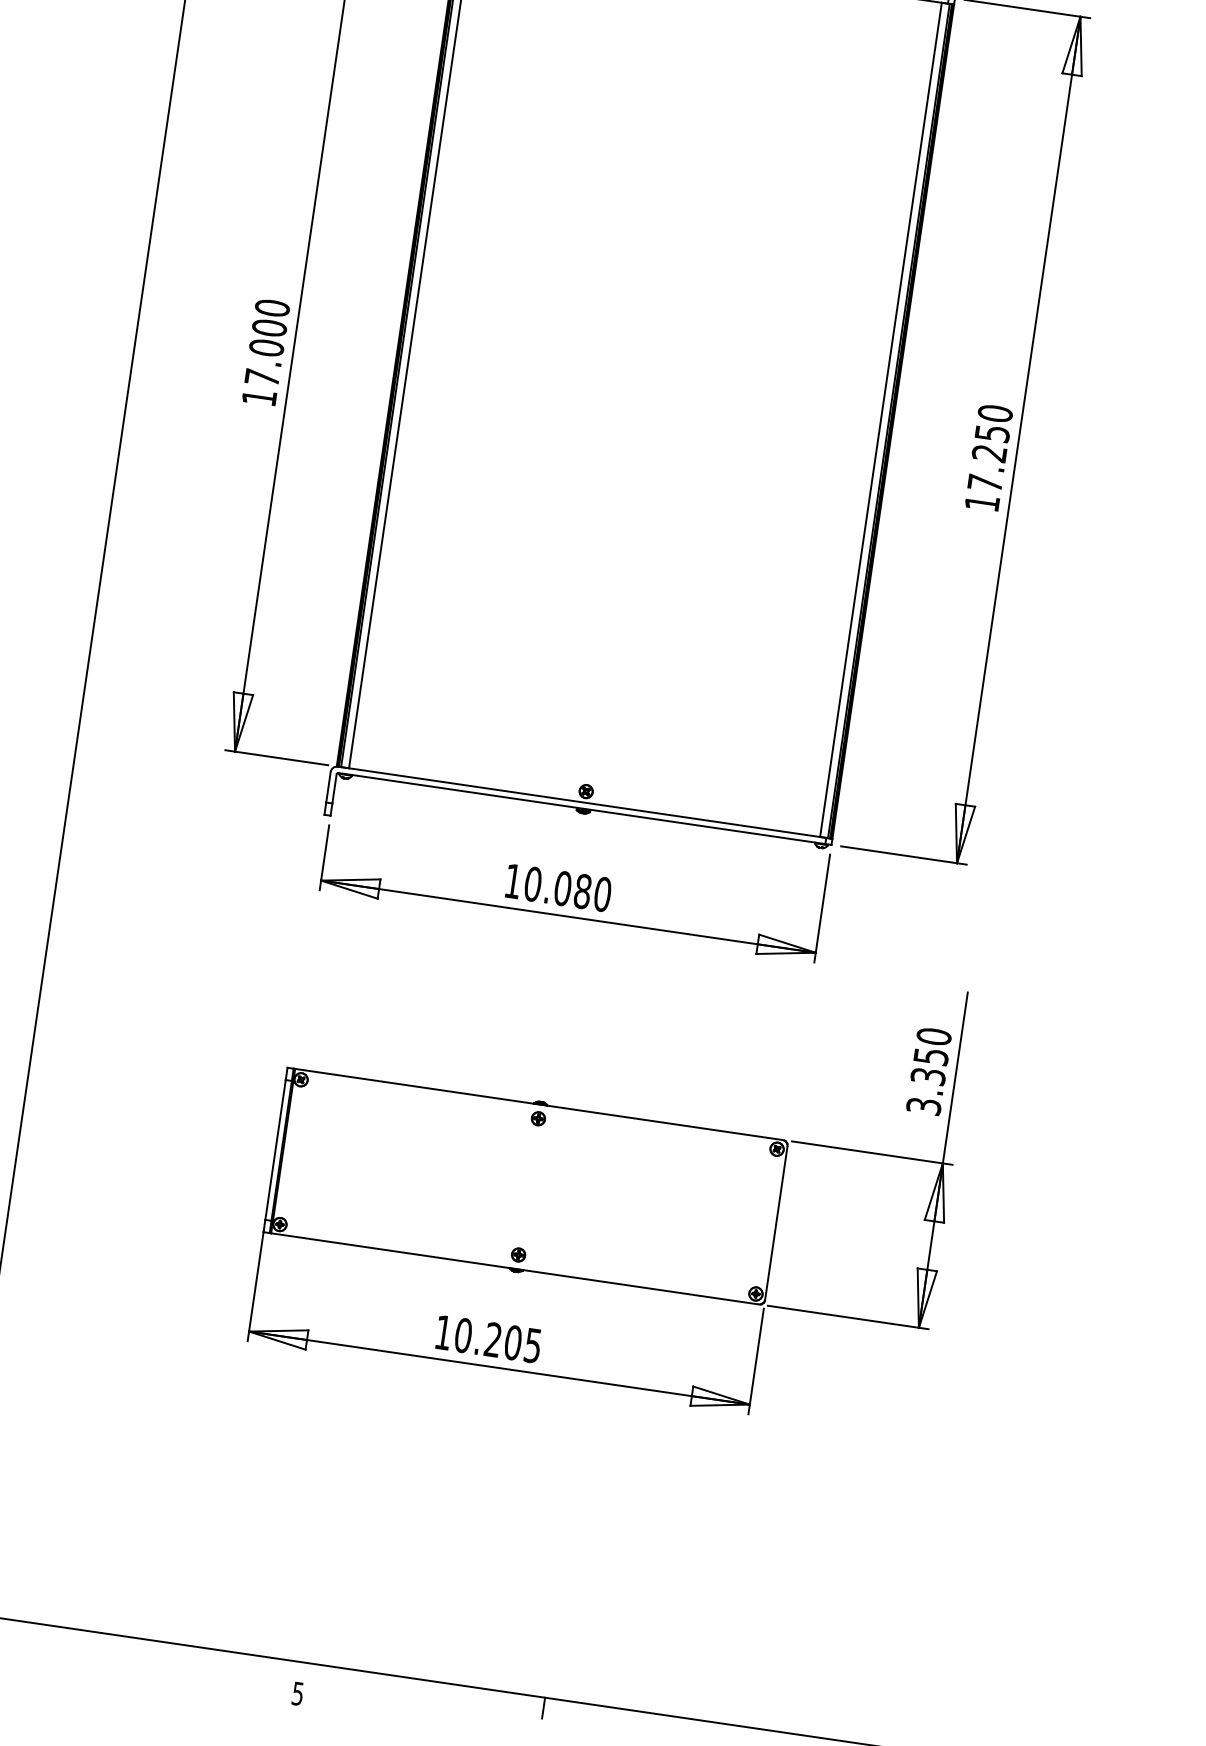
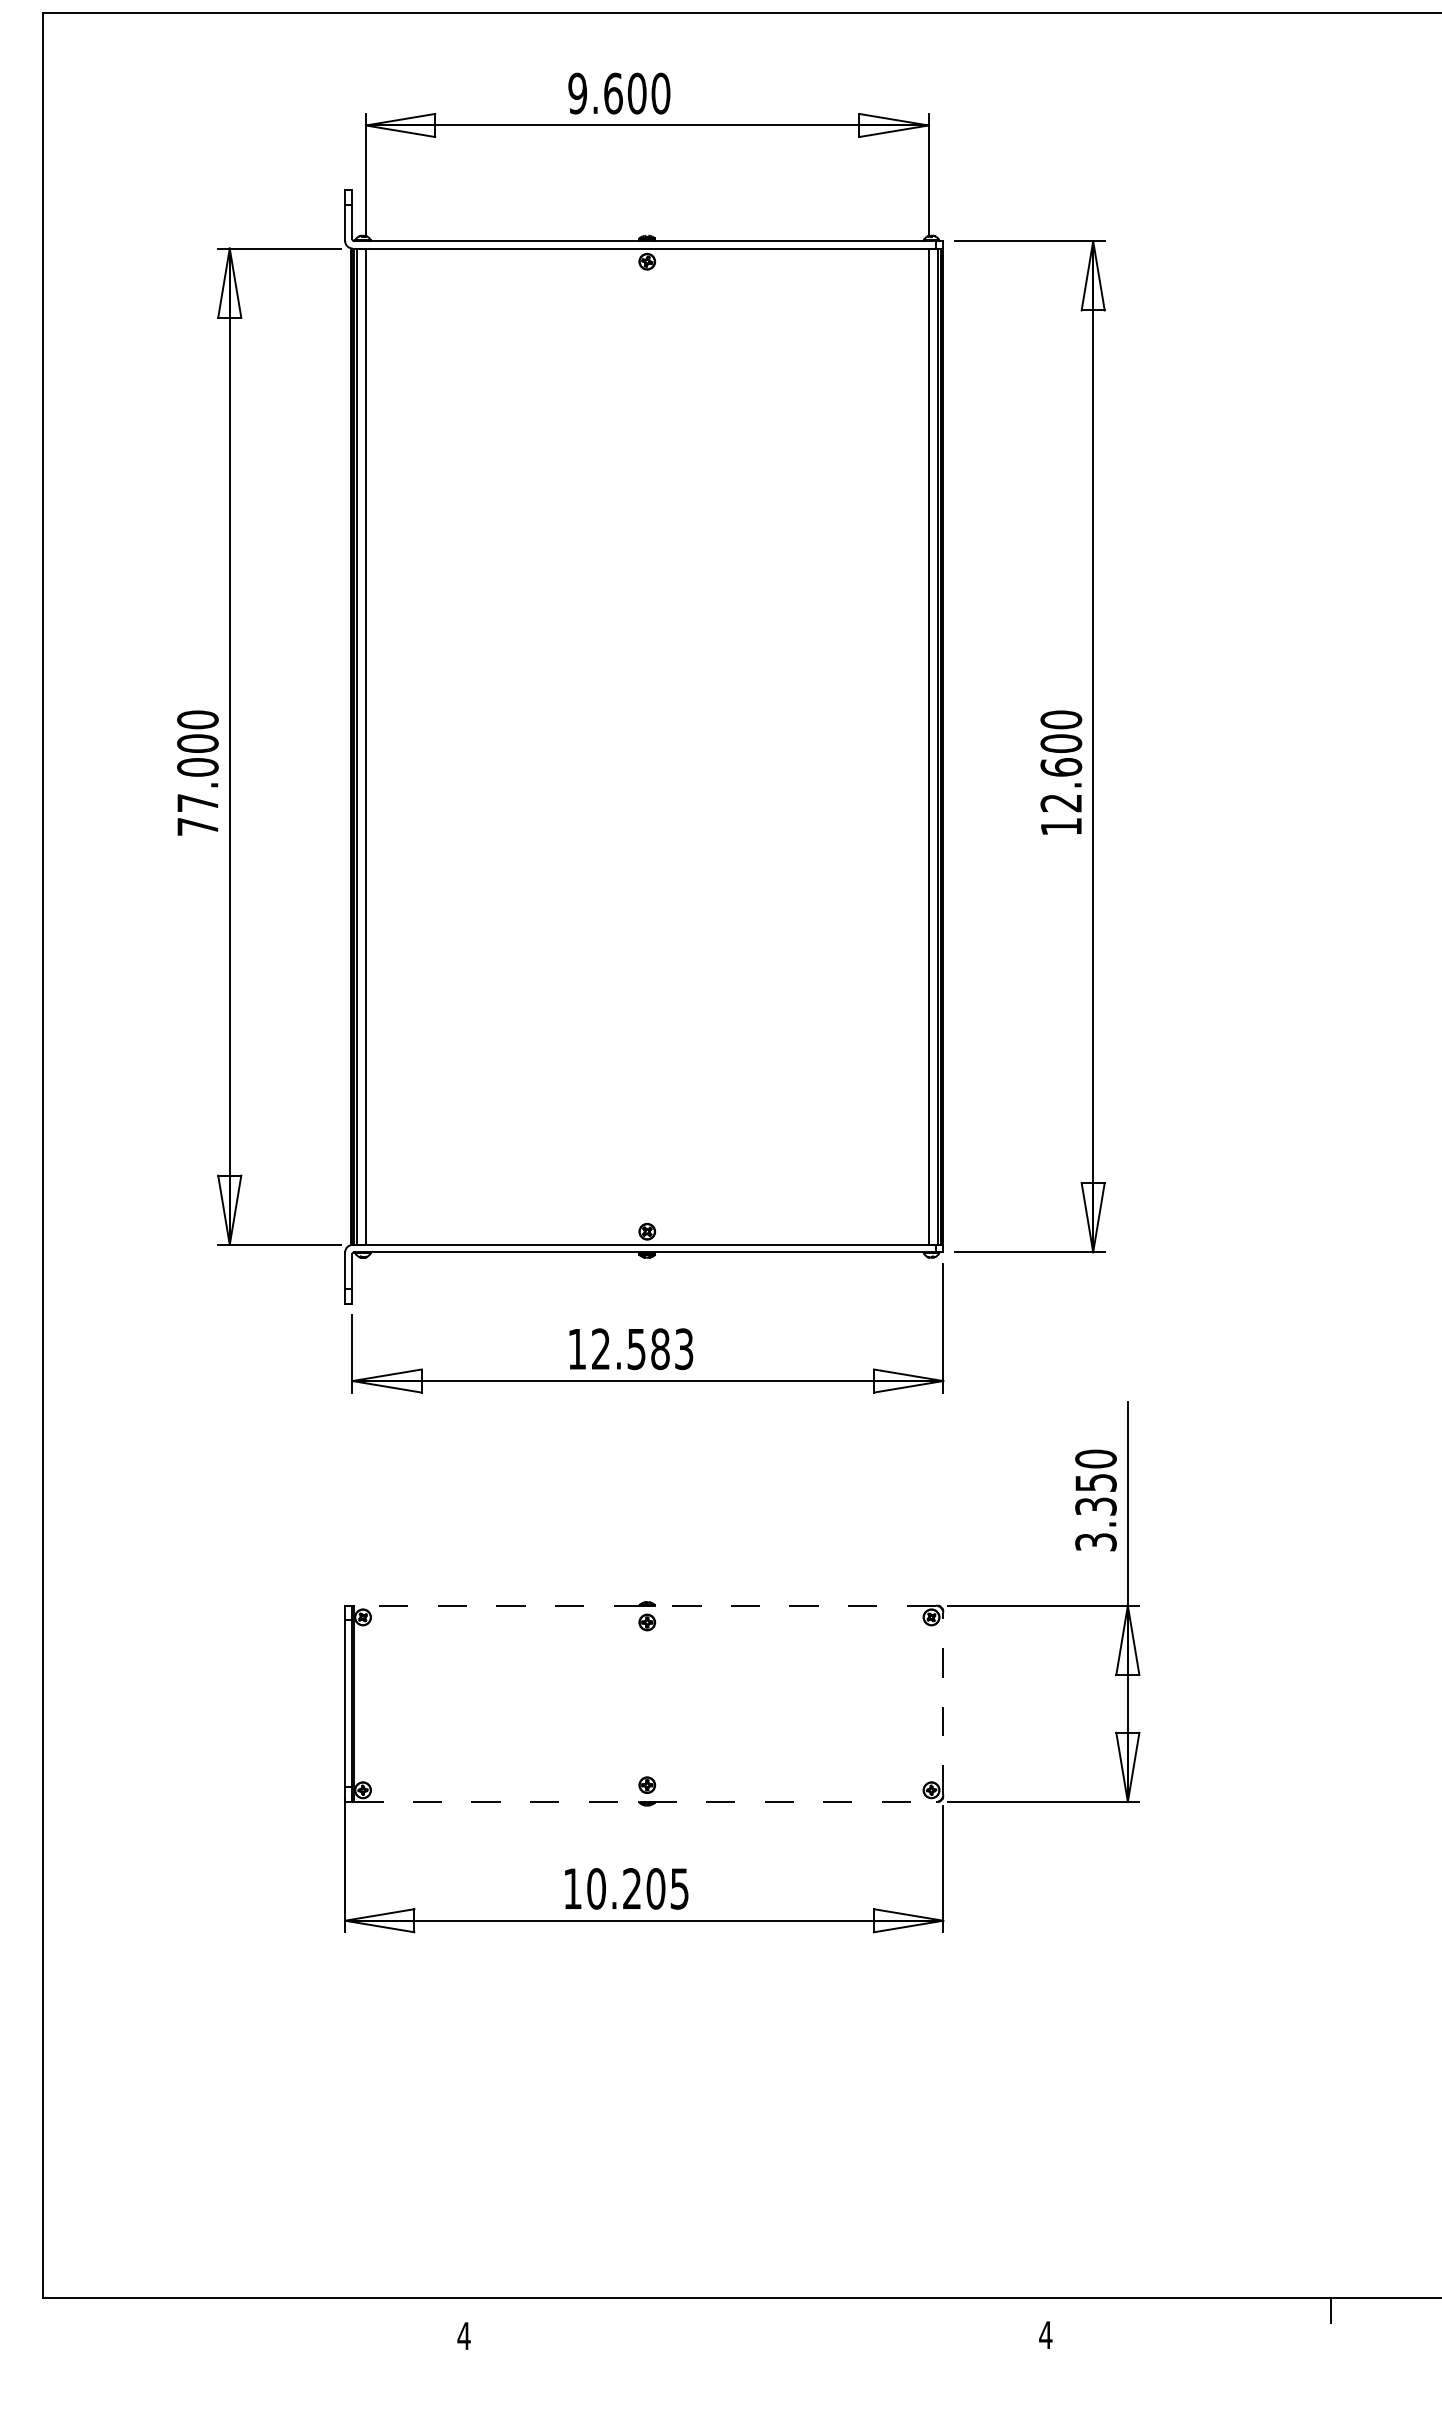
text: (259, 397) -> (197, 826), 17.000 -> 77.000
text: (988, 458) -> (1061, 773), 17.250 -> 12.600
text: (567, 889) -> (642, 1349), 10.080 -> 12.583
line: (539, 1104) -> (645, 1605), solid -> dashed
line: (776, 1222) -> (943, 1703), solid -> dashed
line: (514, 1269) -> (645, 1802), solid -> dashed
text: (297, 1694) -> (463, 2336), 5 -> 4
line: (543, 1707) -> (753, 2310), removed

